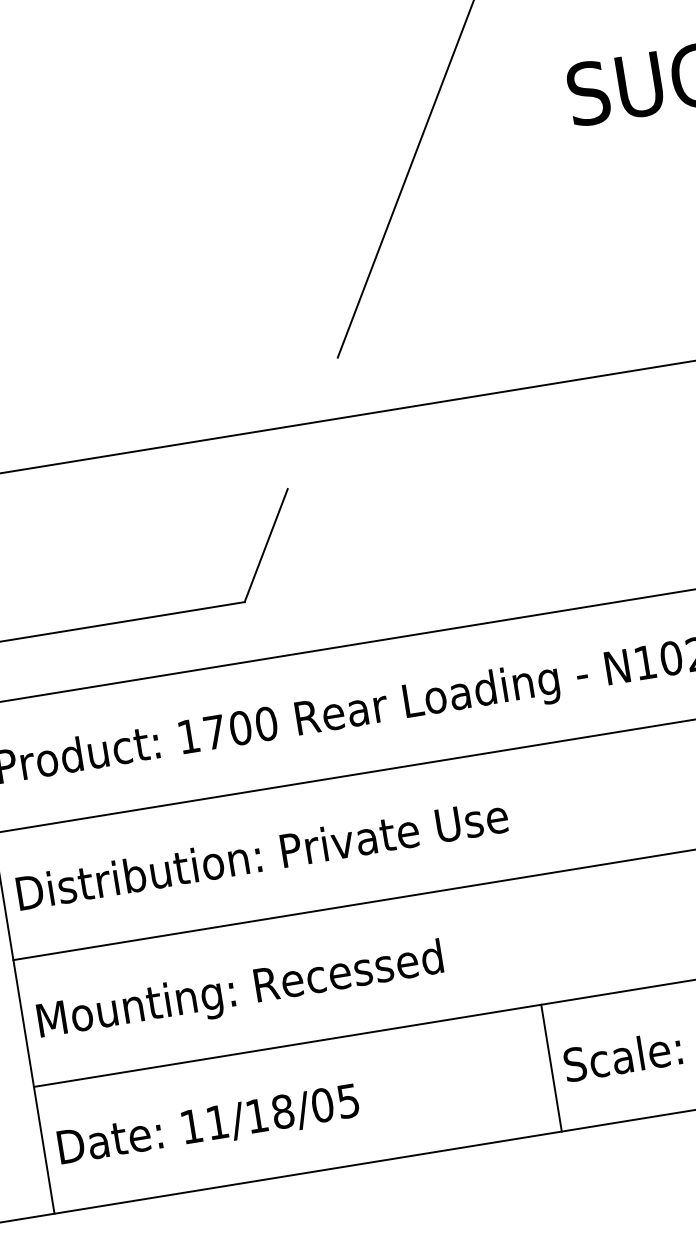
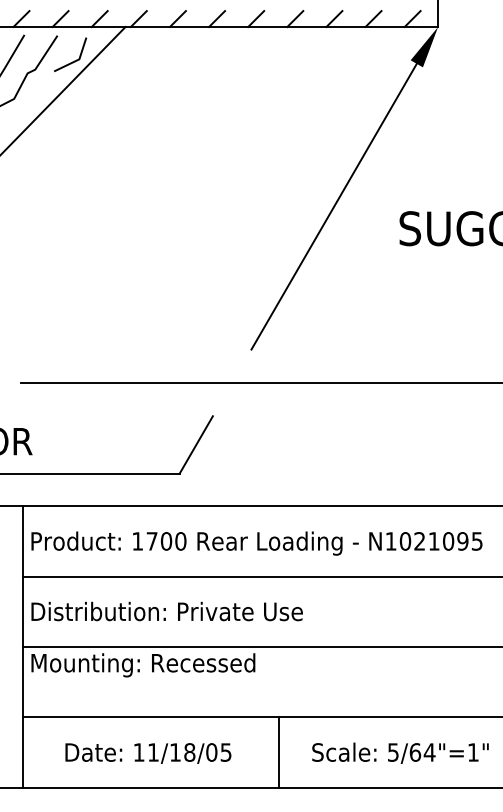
text: (240, 992) -> (143, 665), moved
line: (550, 1068) -> (278, 752), moved
text: (208, 1125) -> (148, 753), moved

